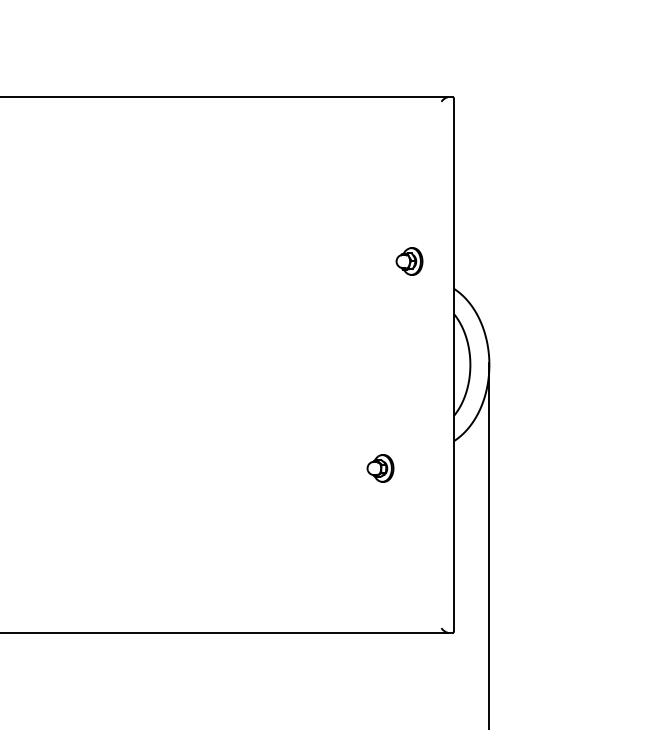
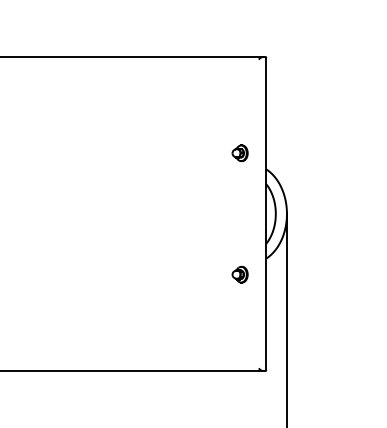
part: (379, 468) -> (239, 274), moved

